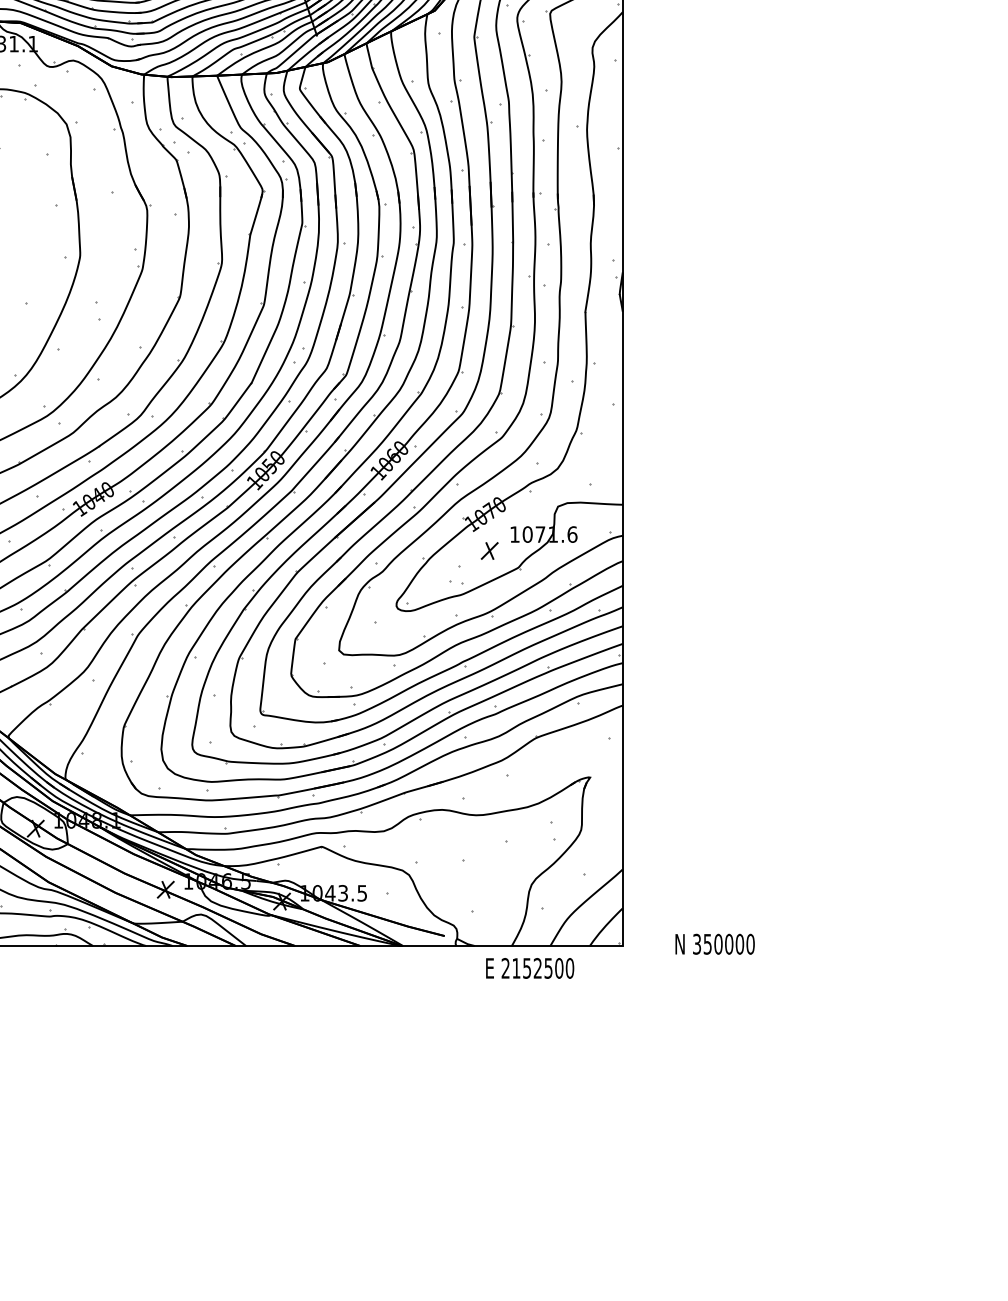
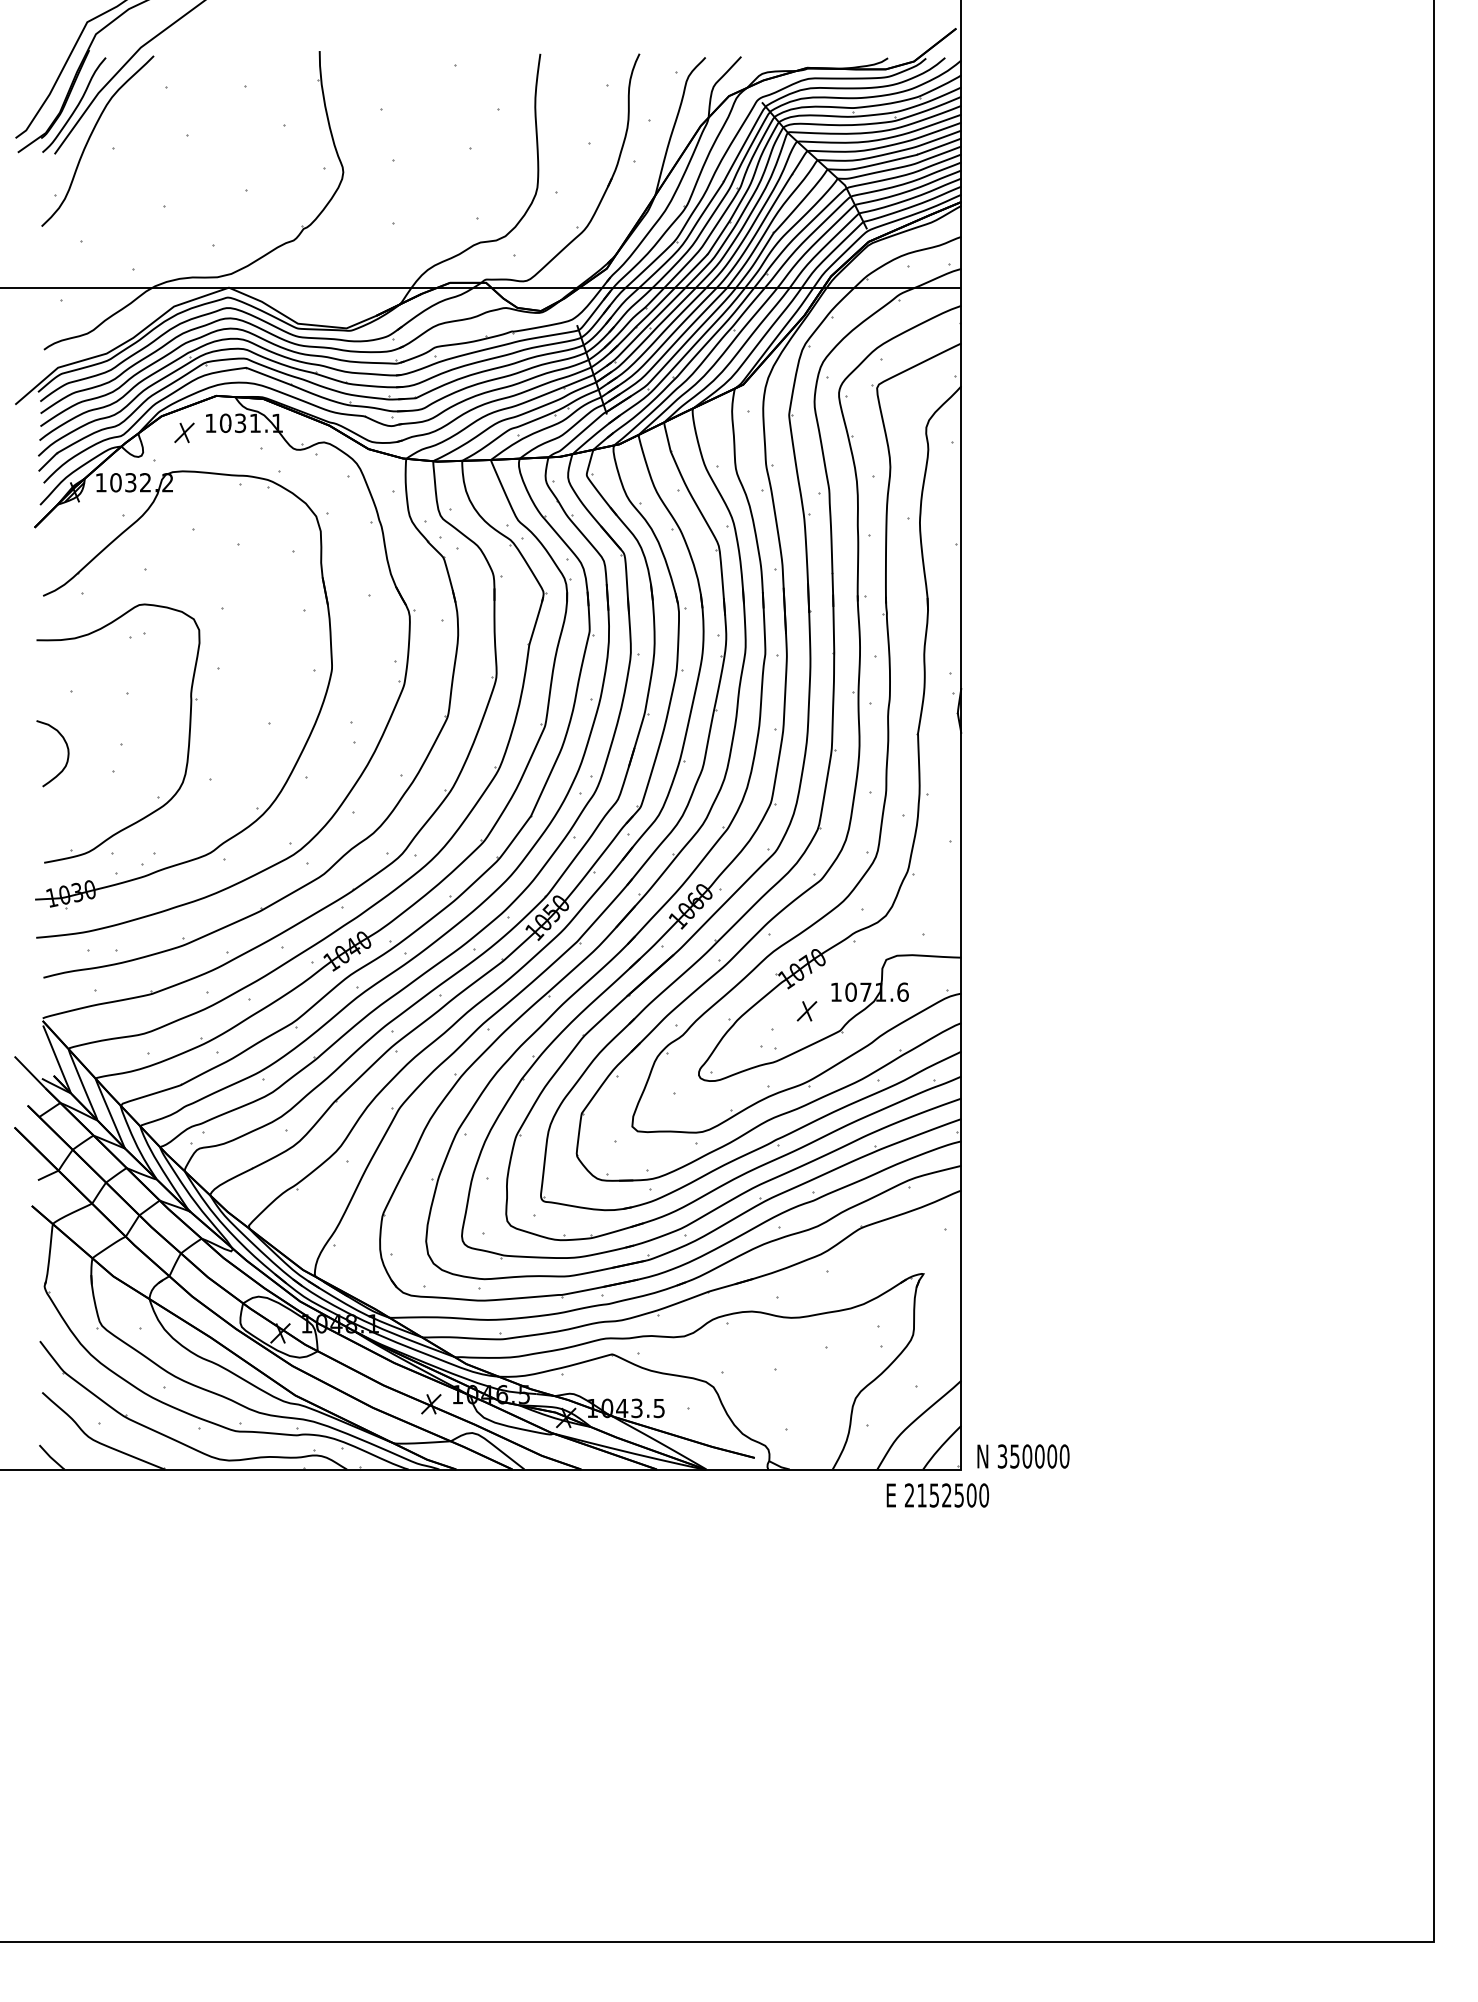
text: (715, 944) -> (1023, 1456), moved
text: (529, 968) -> (937, 1495), moved

